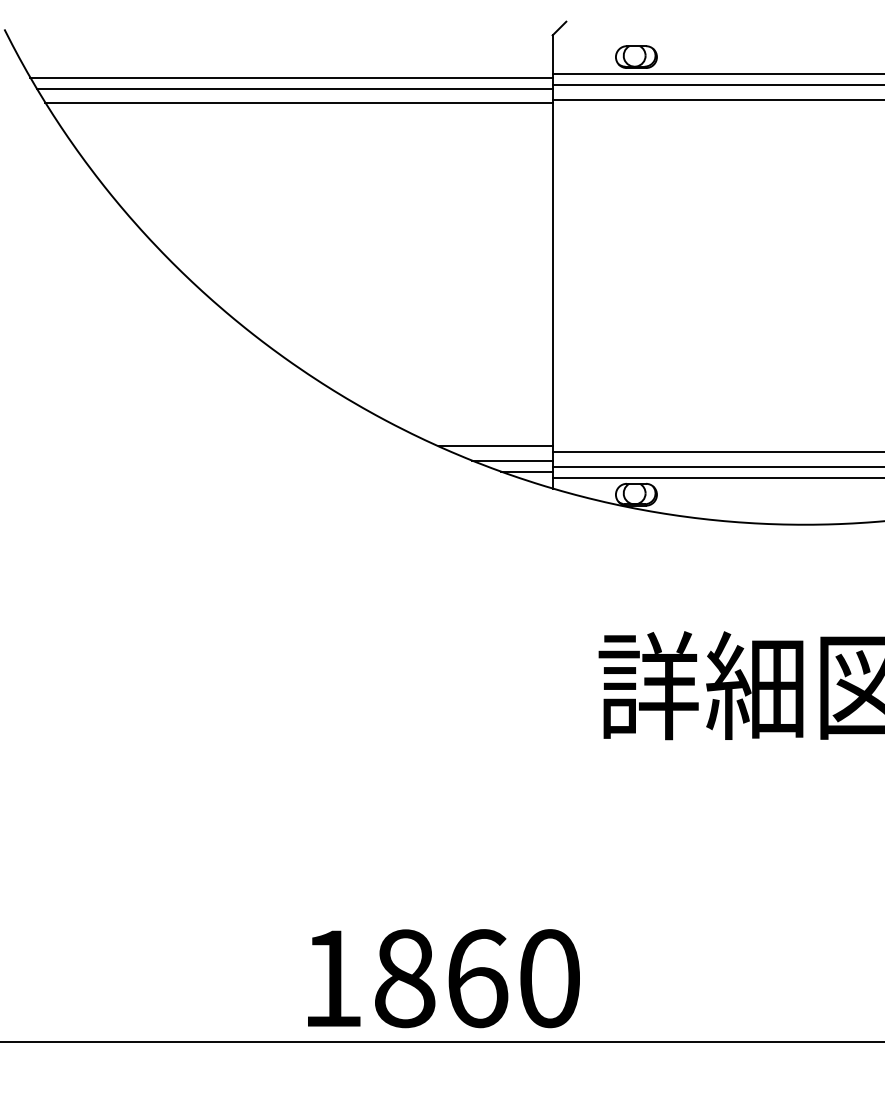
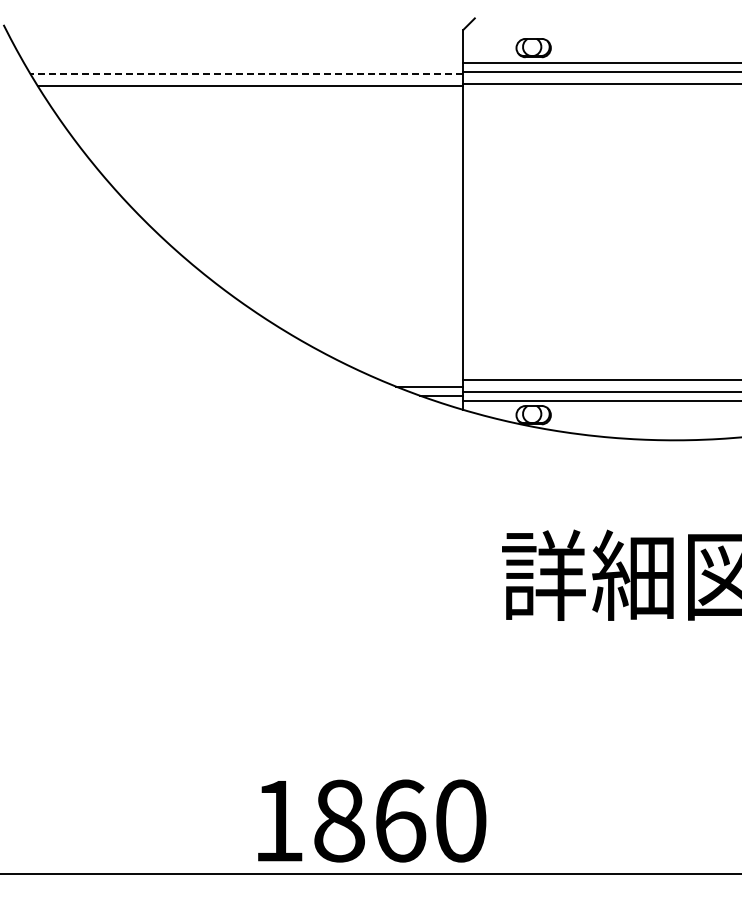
line: (291, 77) -> (244, 65), removed
line: (294, 88) -> (246, 74), solid -> dashed
line: (495, 446) -> (415, 374), removed

